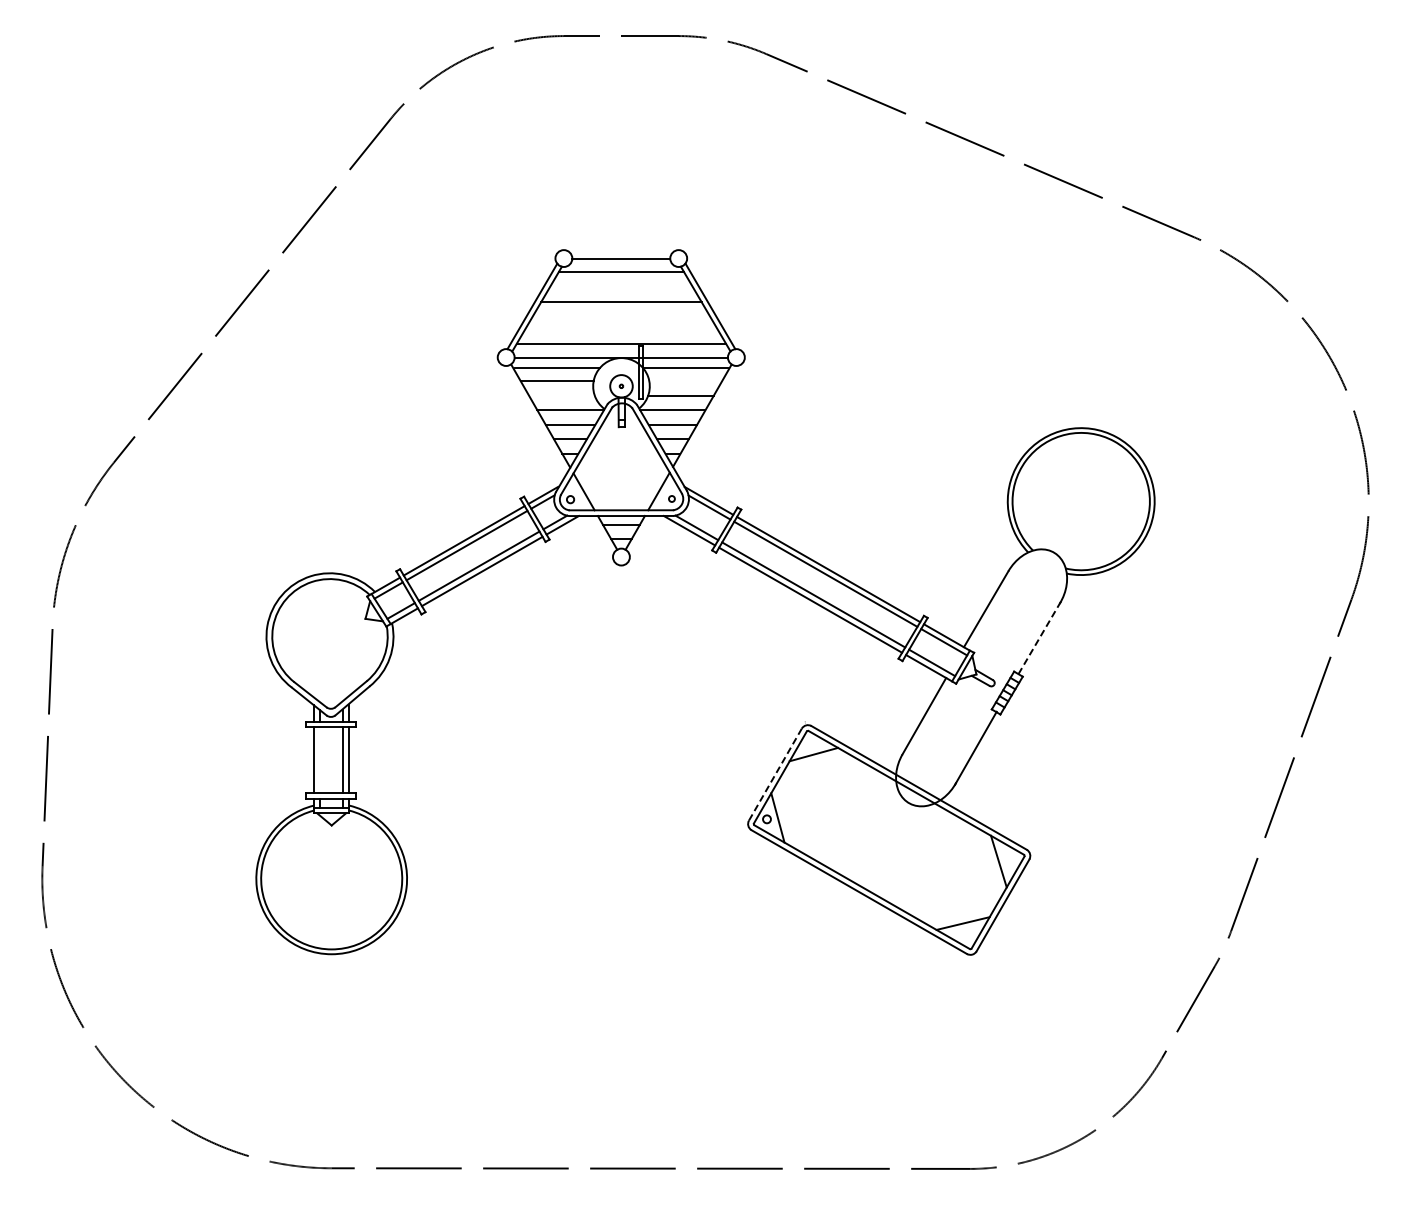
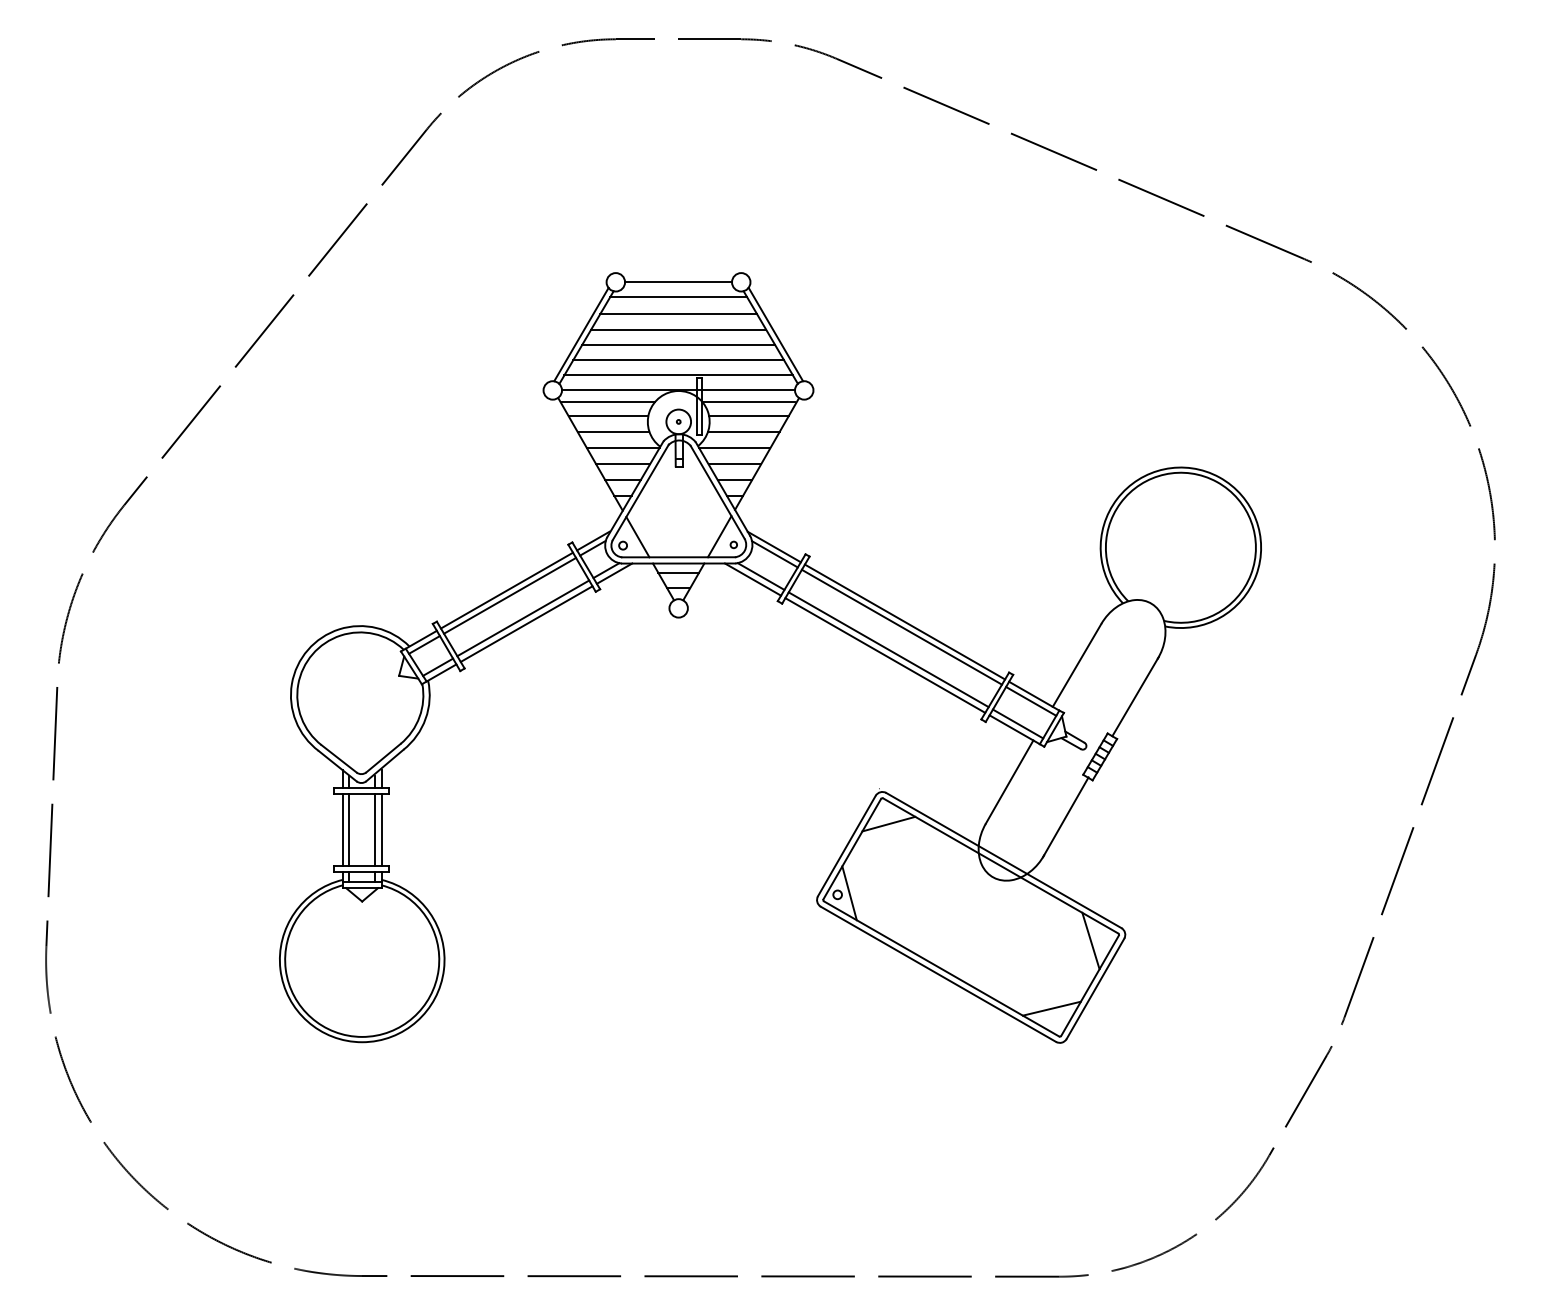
line: (621, 287) -> (678, 313), added
line: (620, 316) -> (677, 345), added
line: (620, 329) -> (677, 359), added
line: (685, 381) -> (748, 416), added
line: (561, 395) -> (613, 431), added
line: (1039, 637) -> (1135, 696), dashed -> solid
line: (319, 760) -> (348, 830), added
line: (775, 774) -> (846, 845), dashed -> solid

